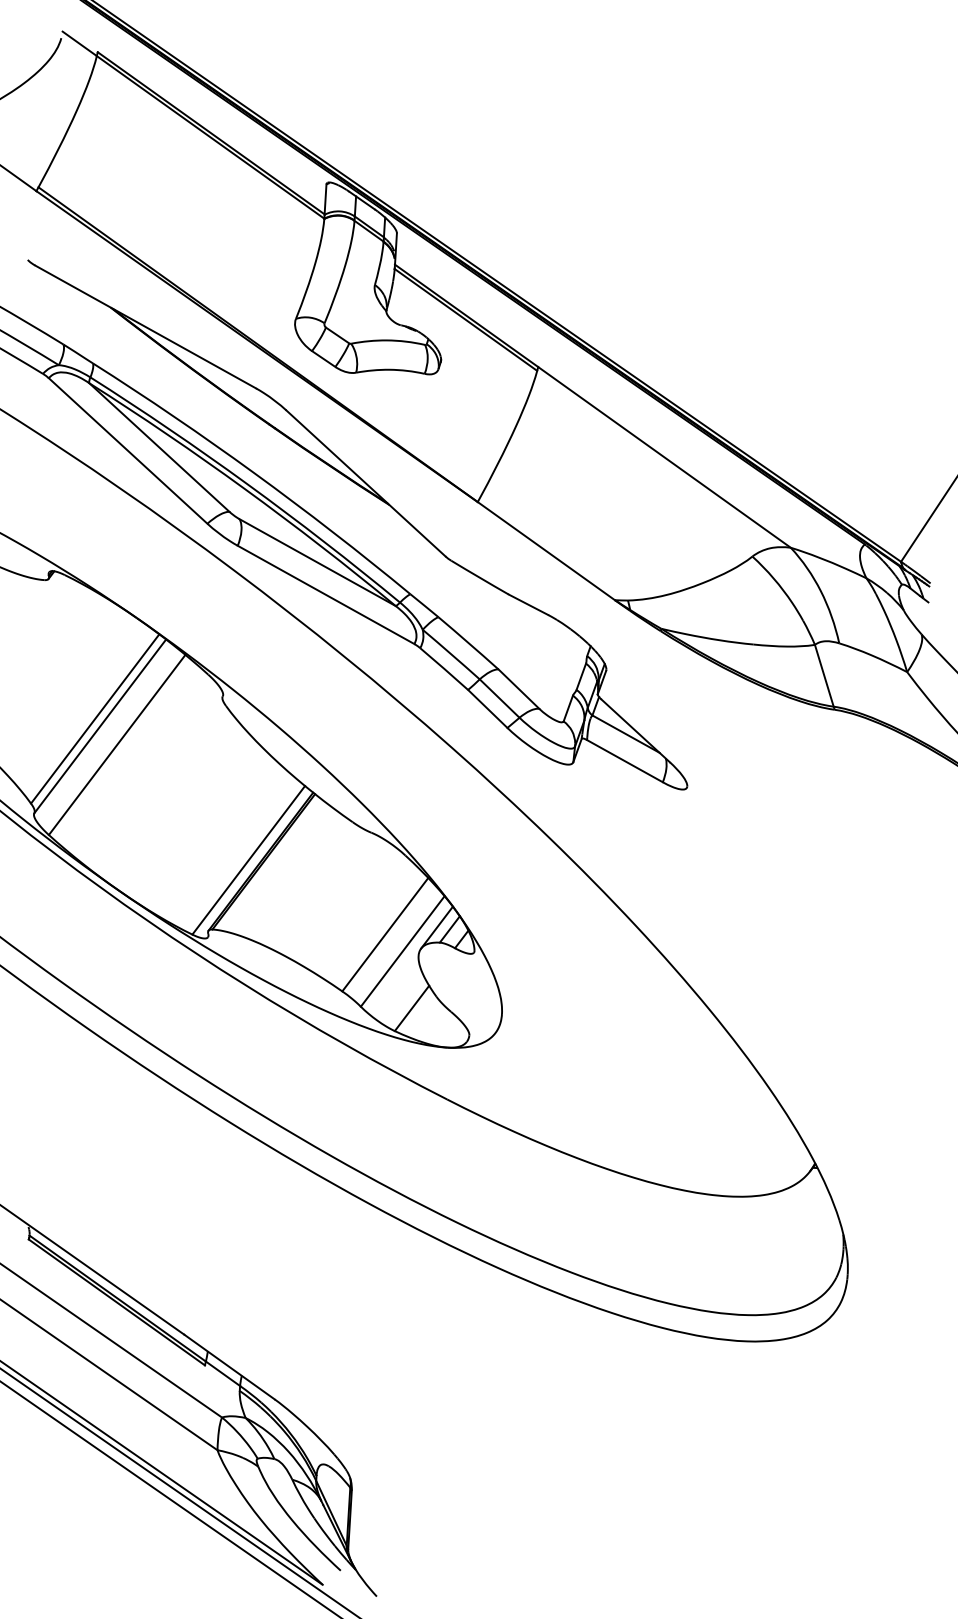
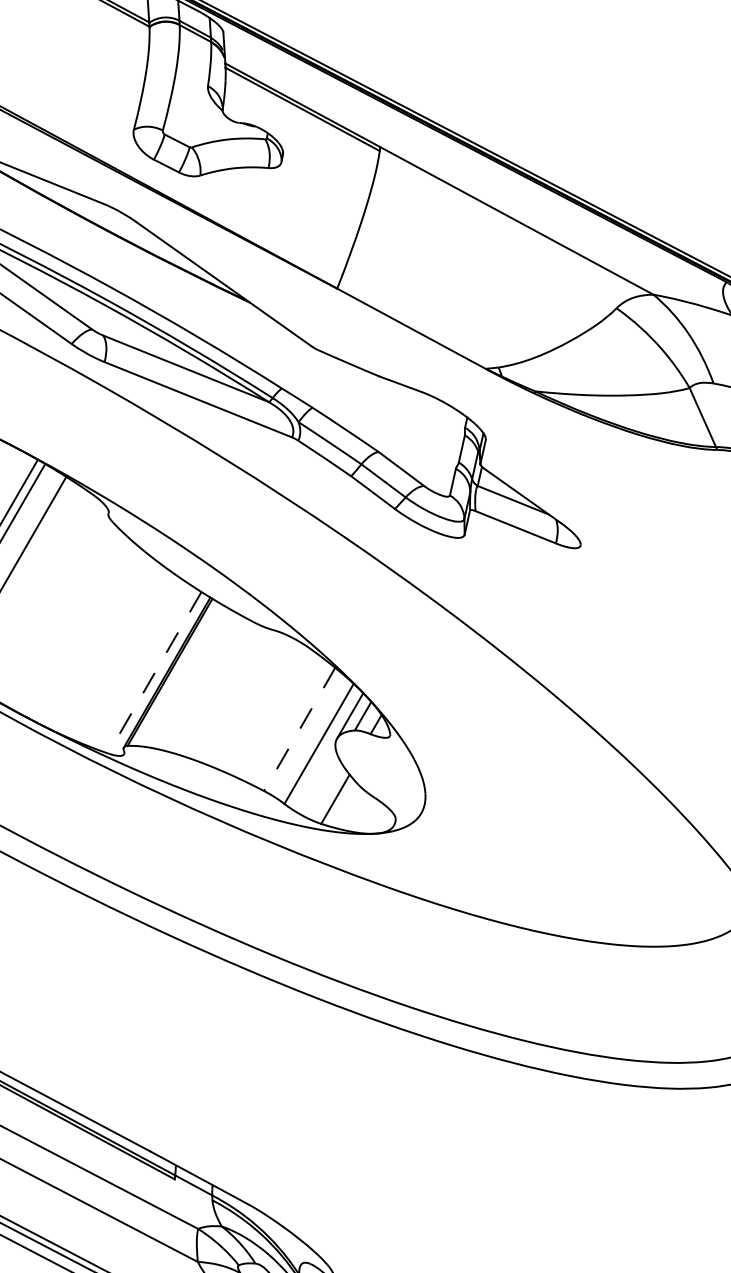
line: (248, 860) -> (154, 672), solid -> dashed
line: (385, 935) -> (300, 730), solid -> dashed

